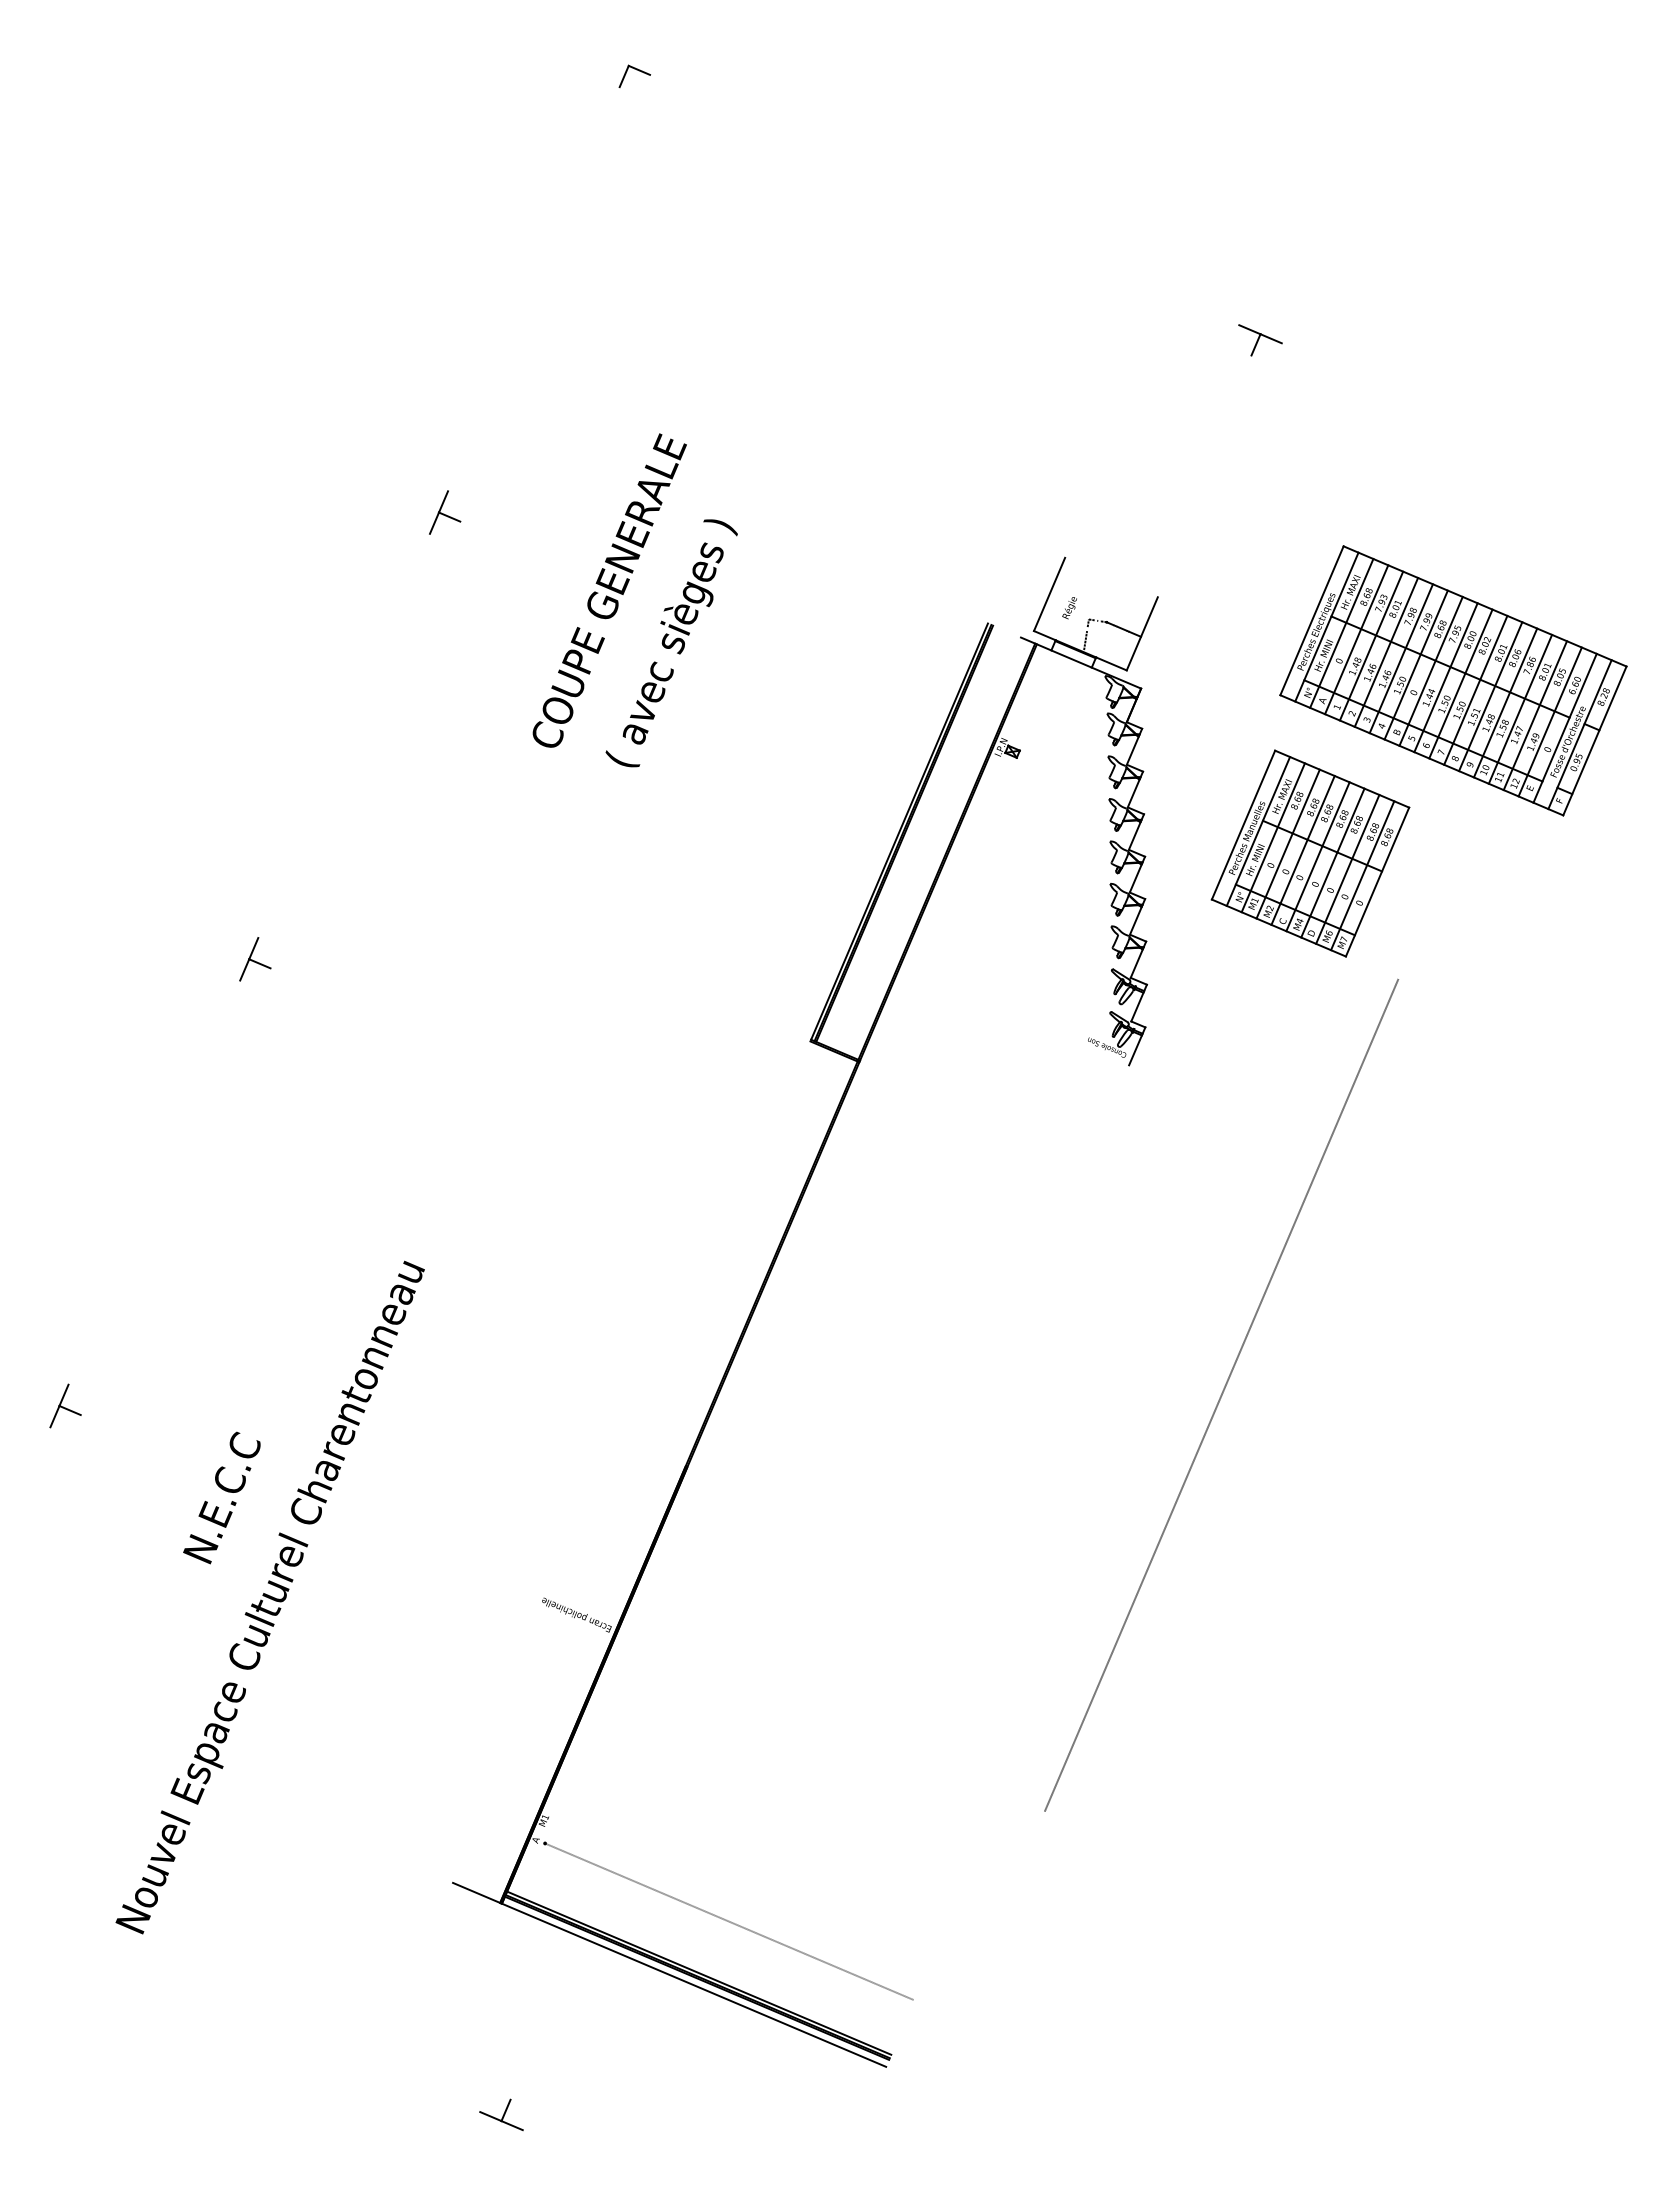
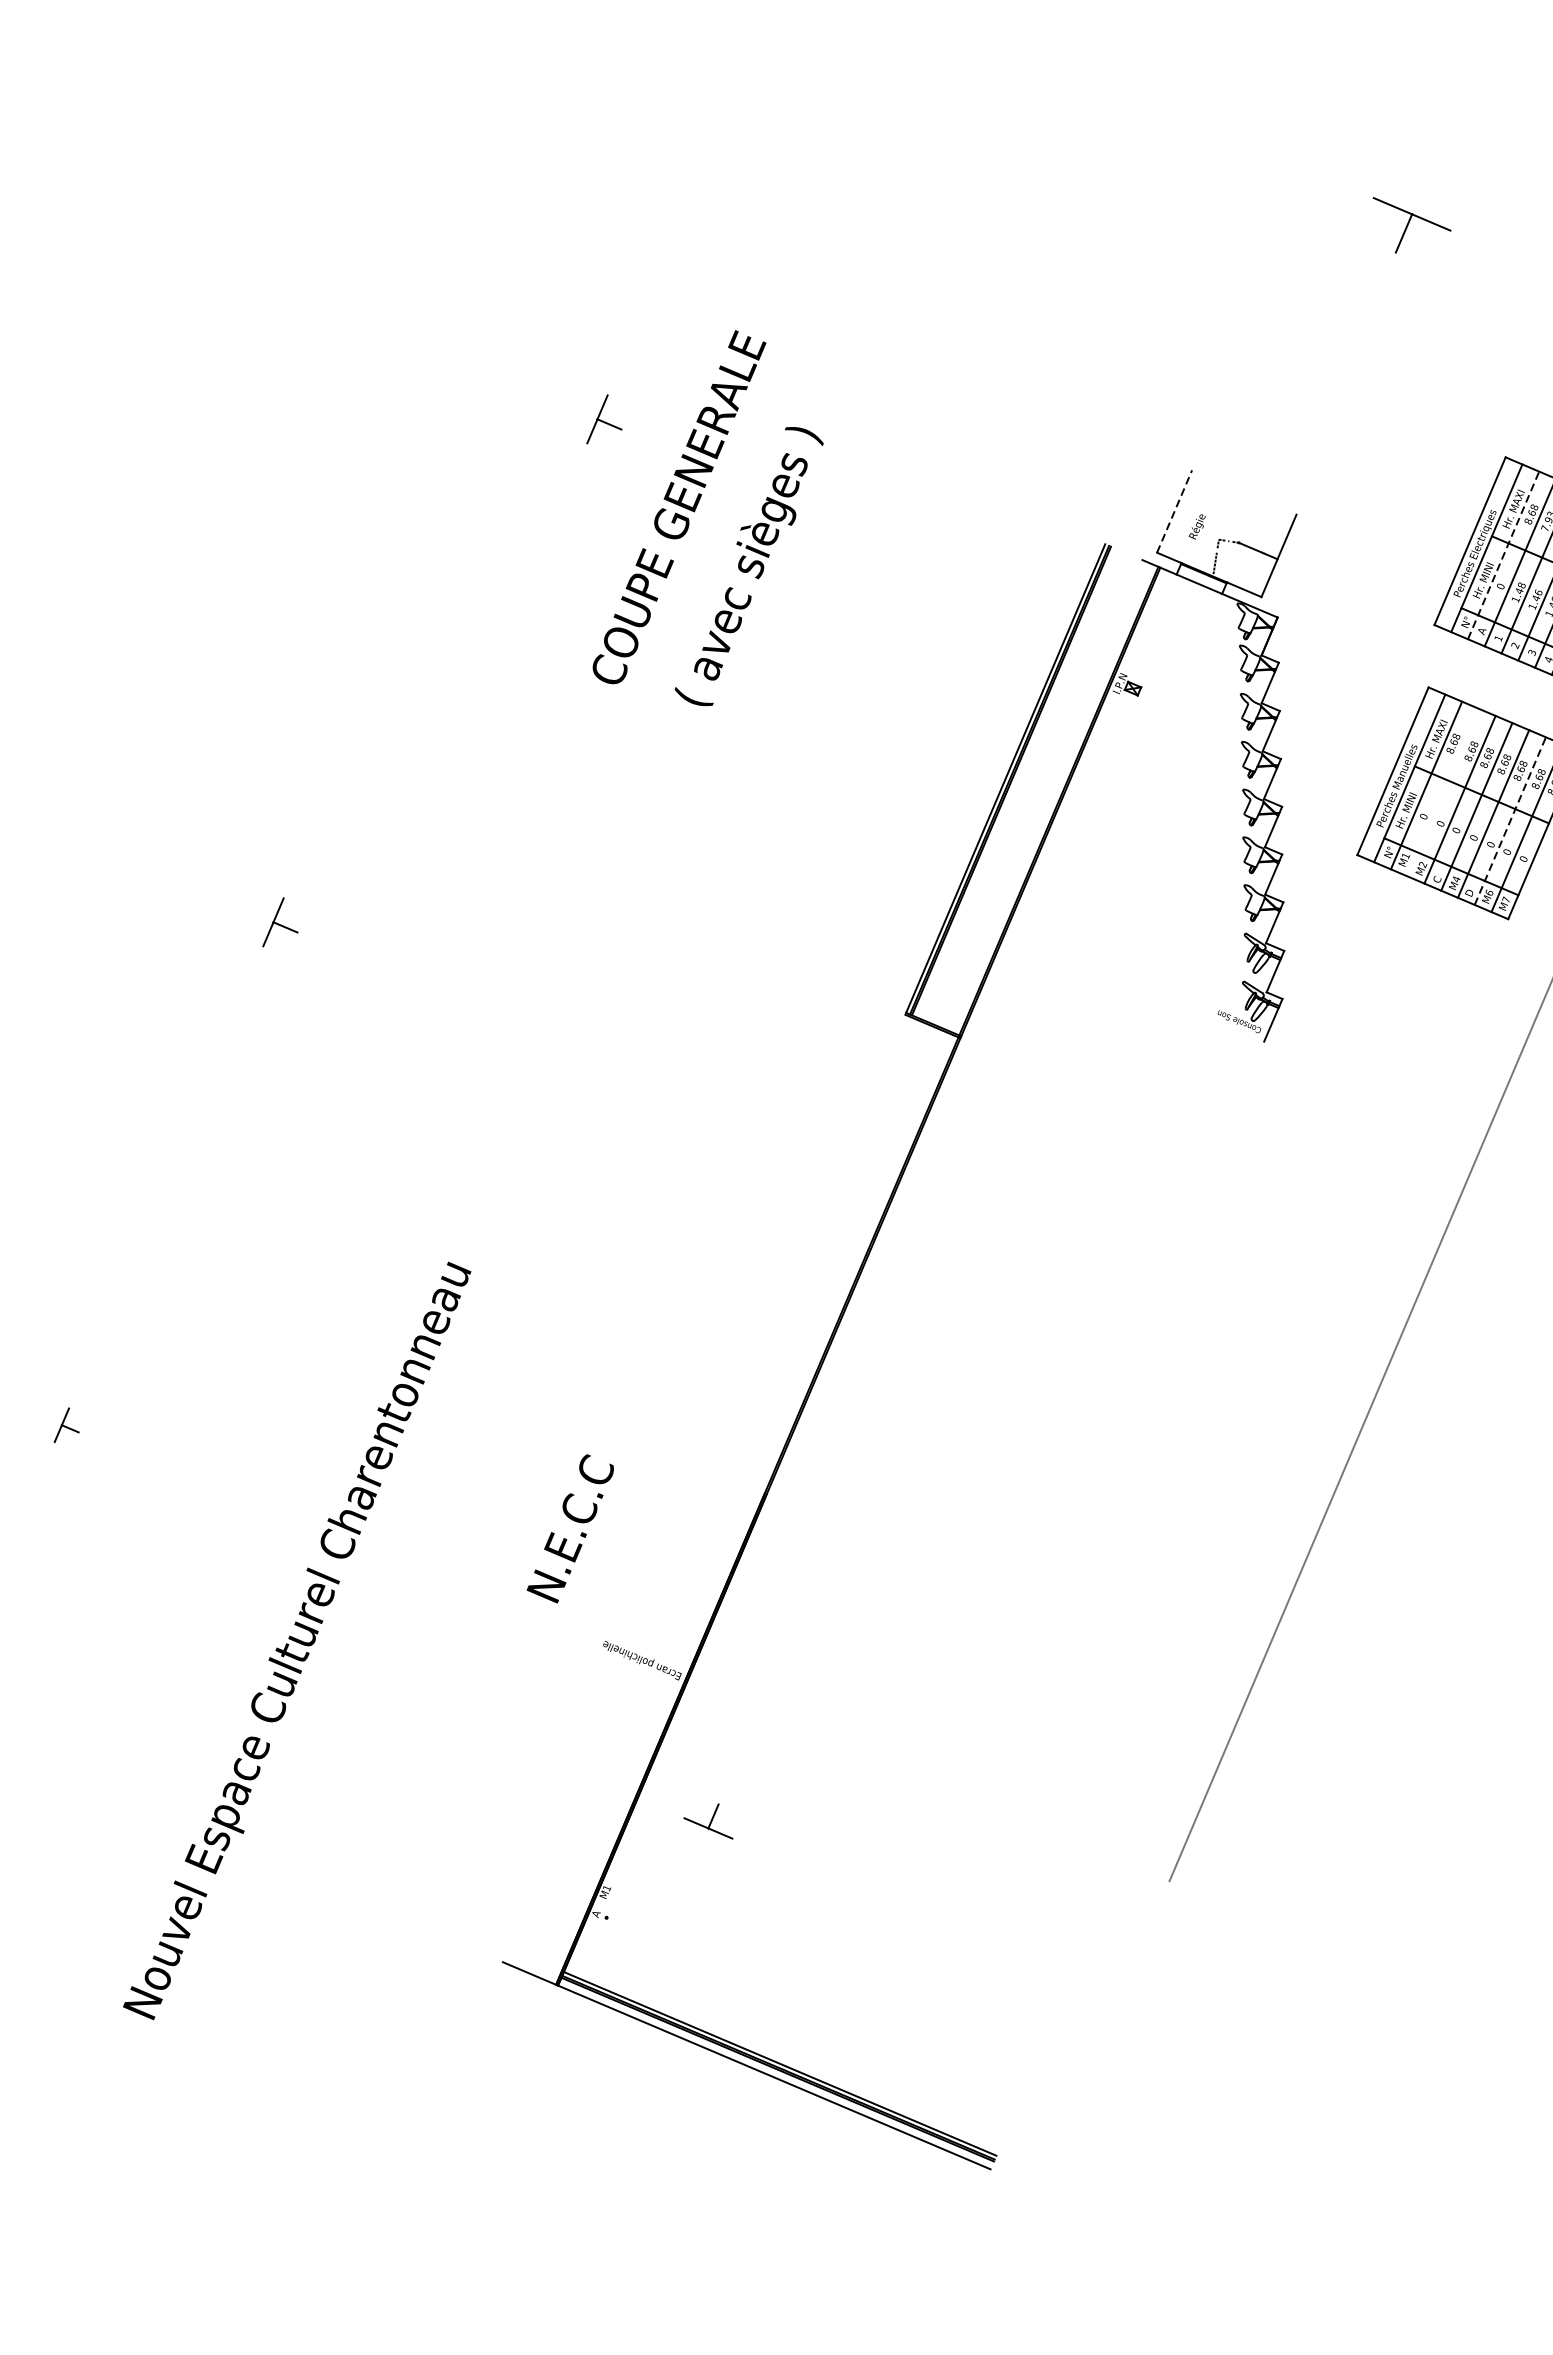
part: (1260, 340) -> (1412, 225), size x1.6
part: (445, 512) -> (604, 419), moved
line: (1049, 594) -> (1174, 511), solid -> dashed
line: (1341, 633) -> (1503, 555), solid -> dashed
line: (1287, 843) -> (1442, 791), removed
line: (1347, 869) -> (1510, 821), solid -> dashed
part: (65, 1405) -> (66, 1424), size x0.7
text: (221, 1497) -> (569, 1528), moved
line: (729, 1921) -> (814, 2005), removed
part: (501, 2114) -> (708, 1821), moved

